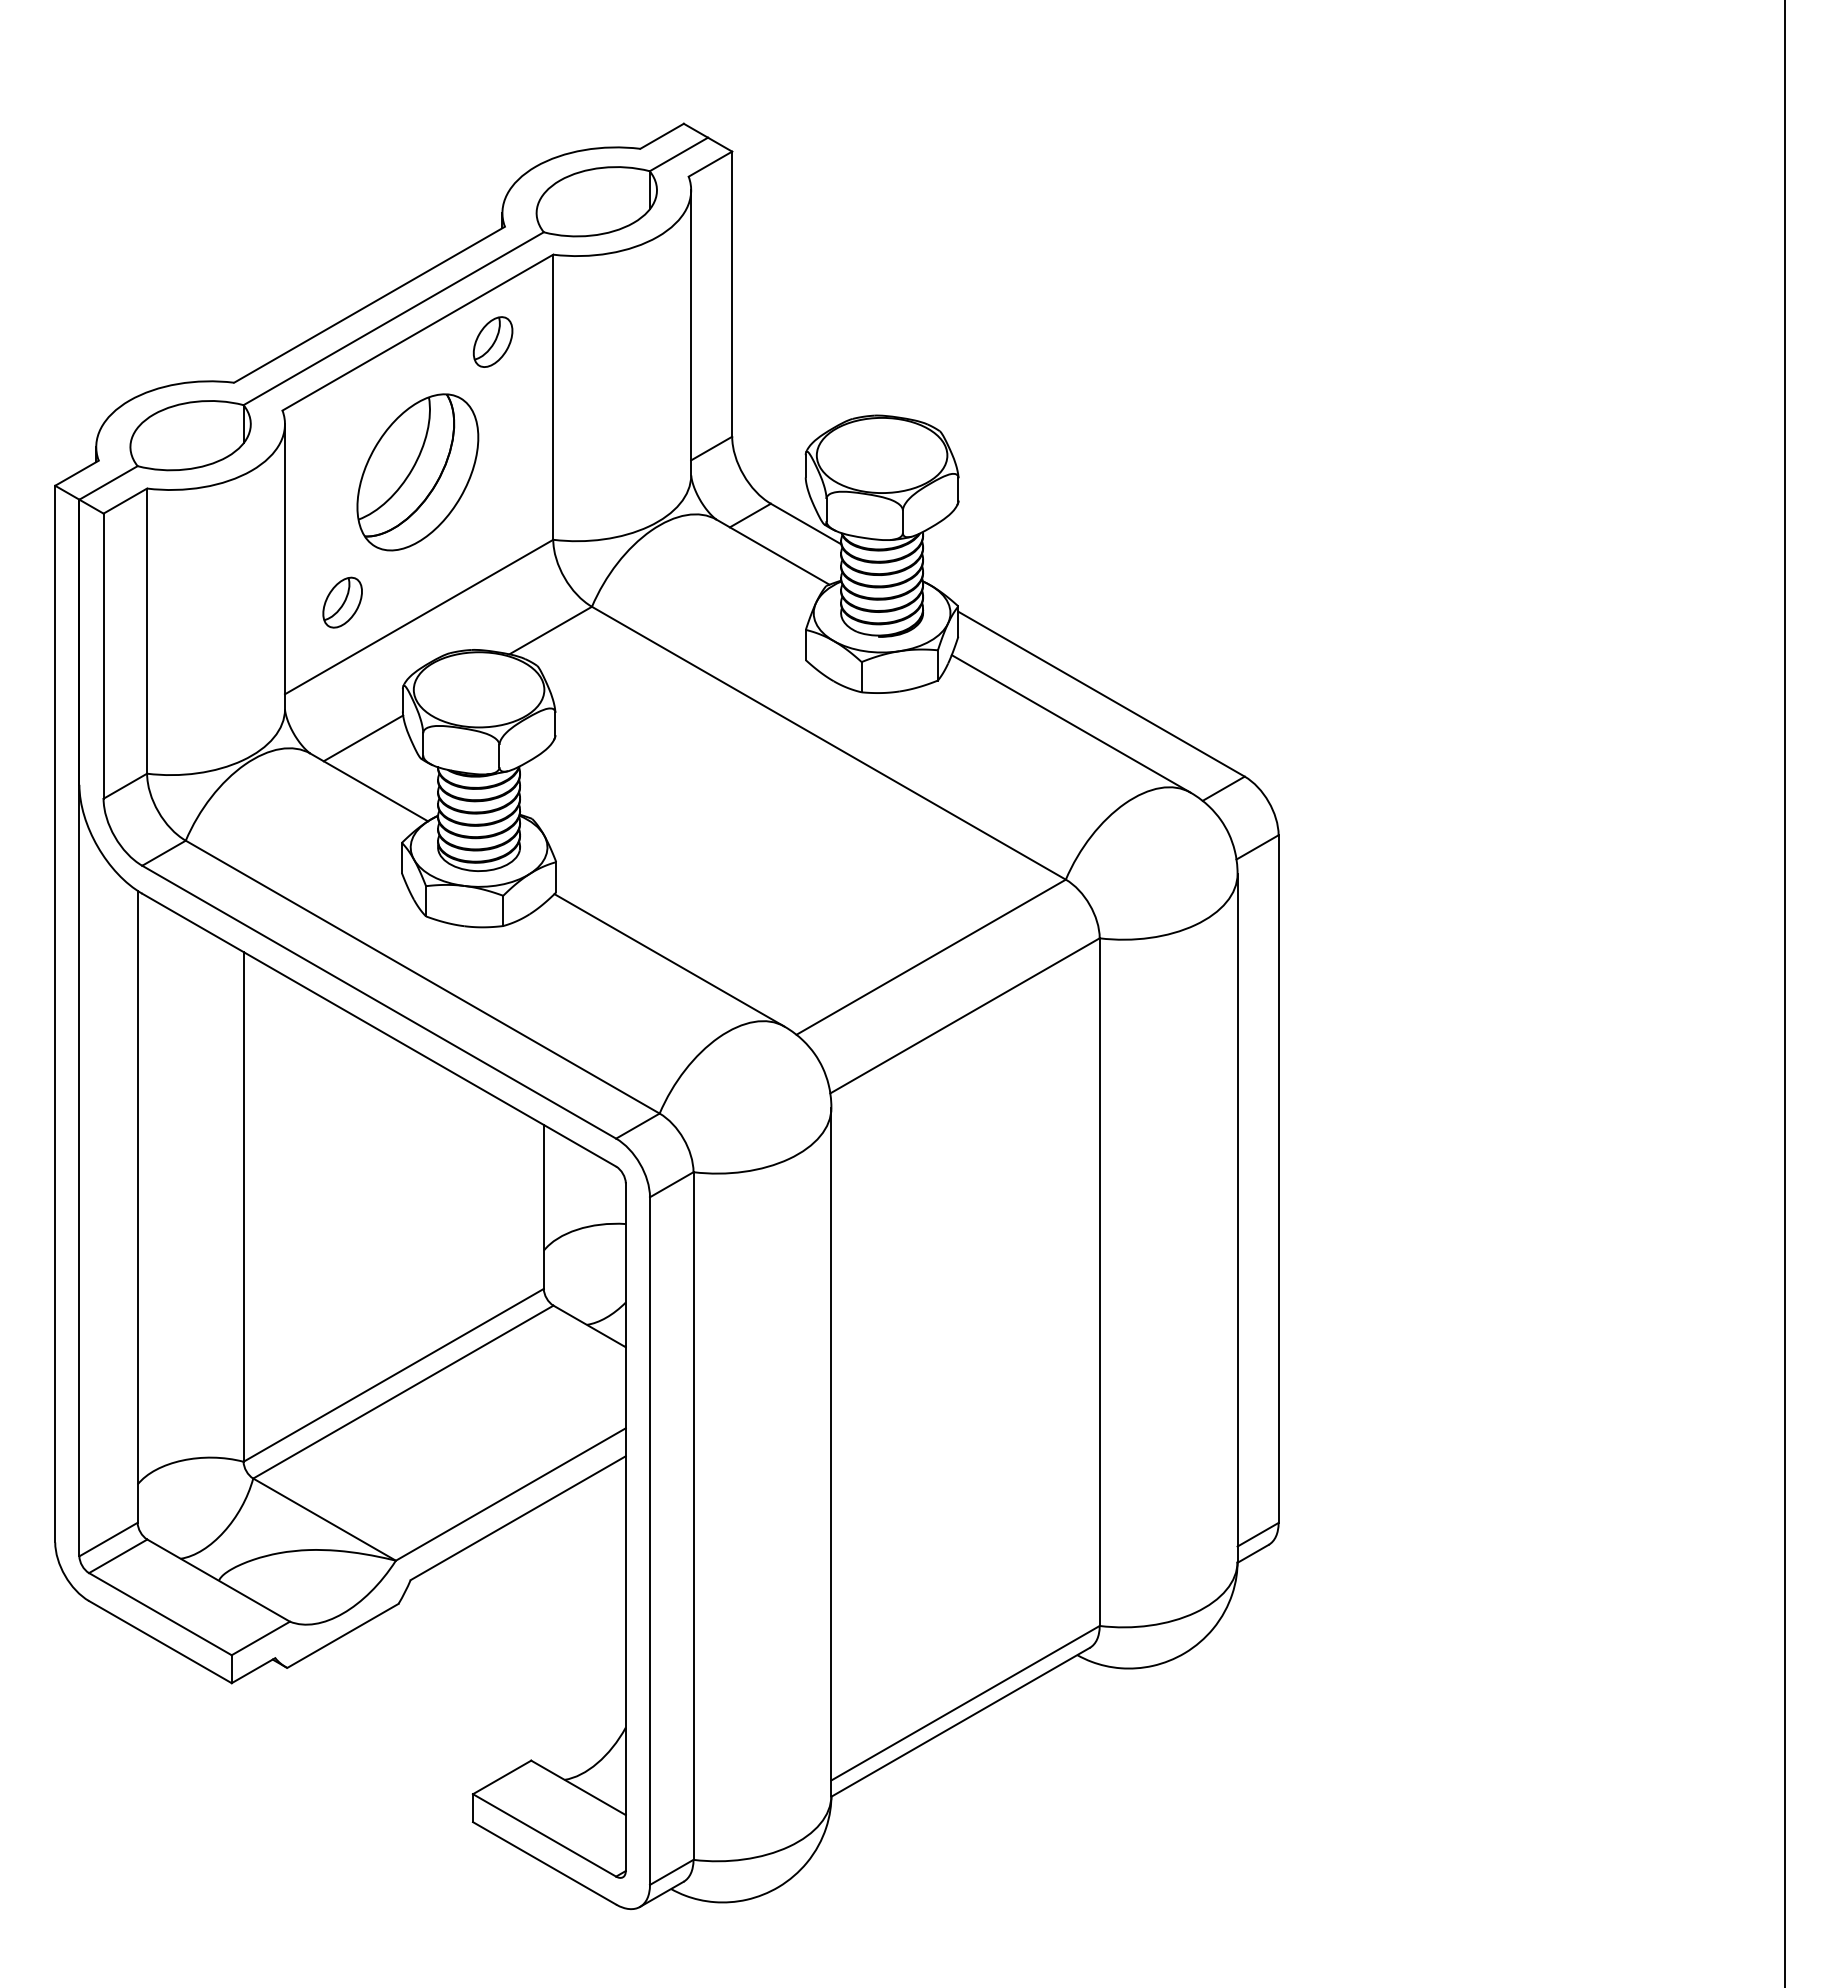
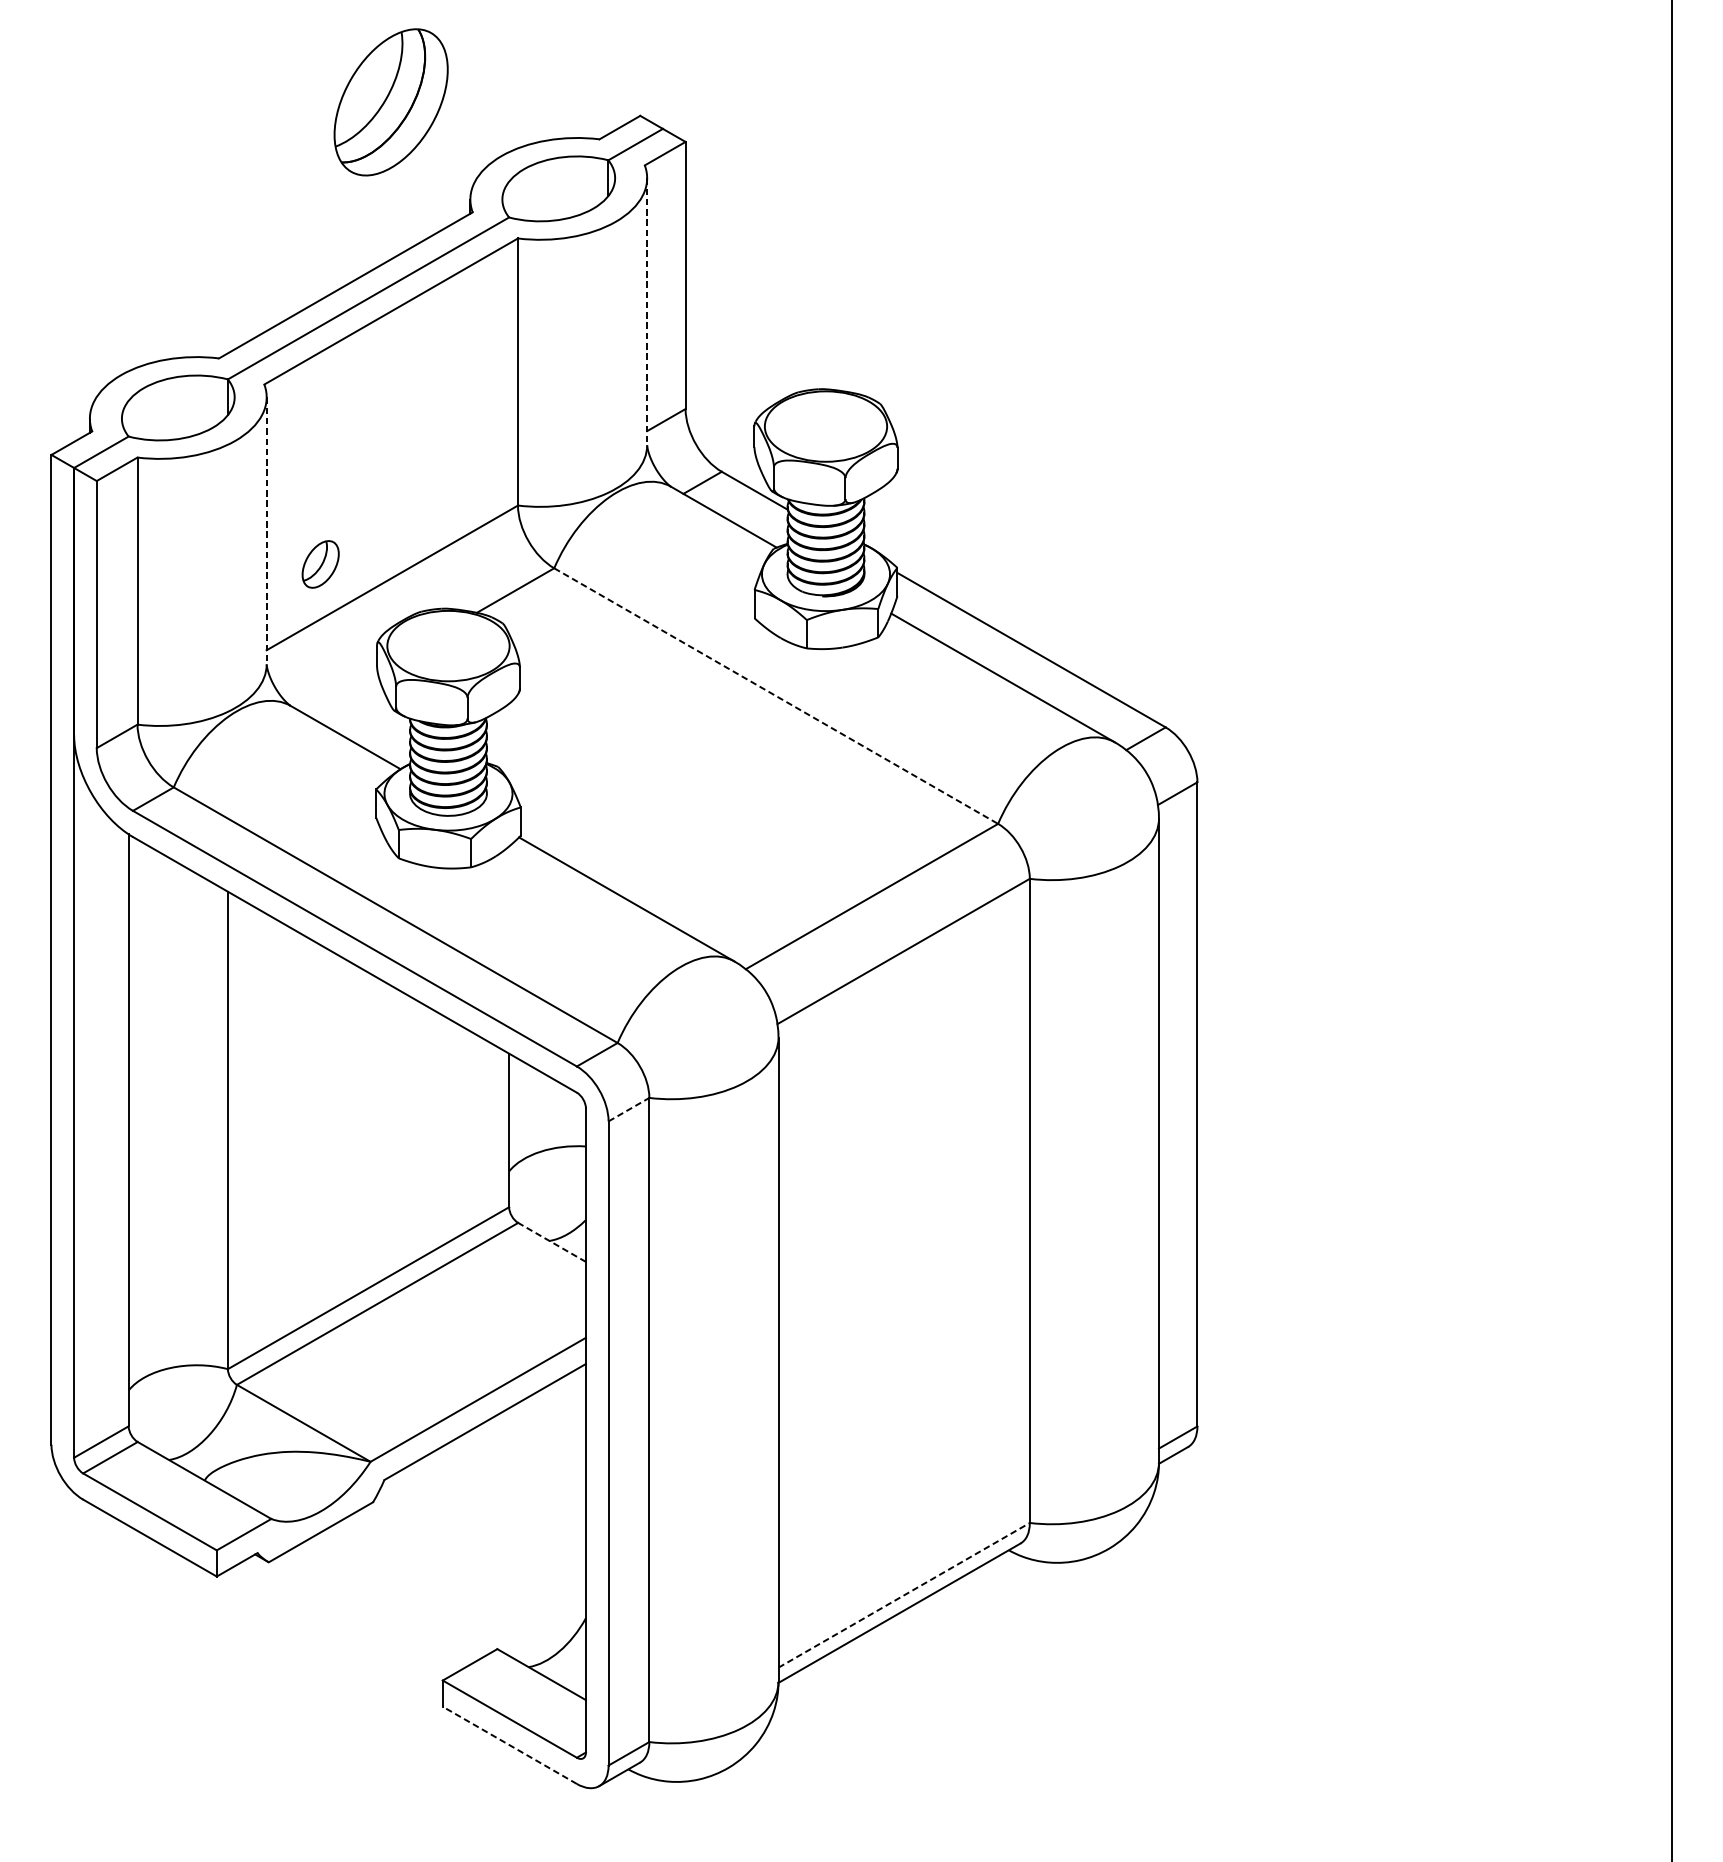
line: (691, 332) -> (647, 311), solid -> dashed
part: (492, 341) -> (461, 319), removed
part: (417, 472) -> (390, 102), moved
line: (284, 566) -> (266, 530), solid -> dashed
line: (363, 738) -> (340, 691), removed
line: (829, 743) -> (776, 696), solid -> dashed
line: (672, 1184) -> (629, 1109), solid -> dashed
line: (589, 1326) -> (551, 1242), solid -> dashed
line: (965, 1703) -> (904, 1595), solid -> dashed
line: (544, 1863) -> (509, 1745), solid -> dashed

